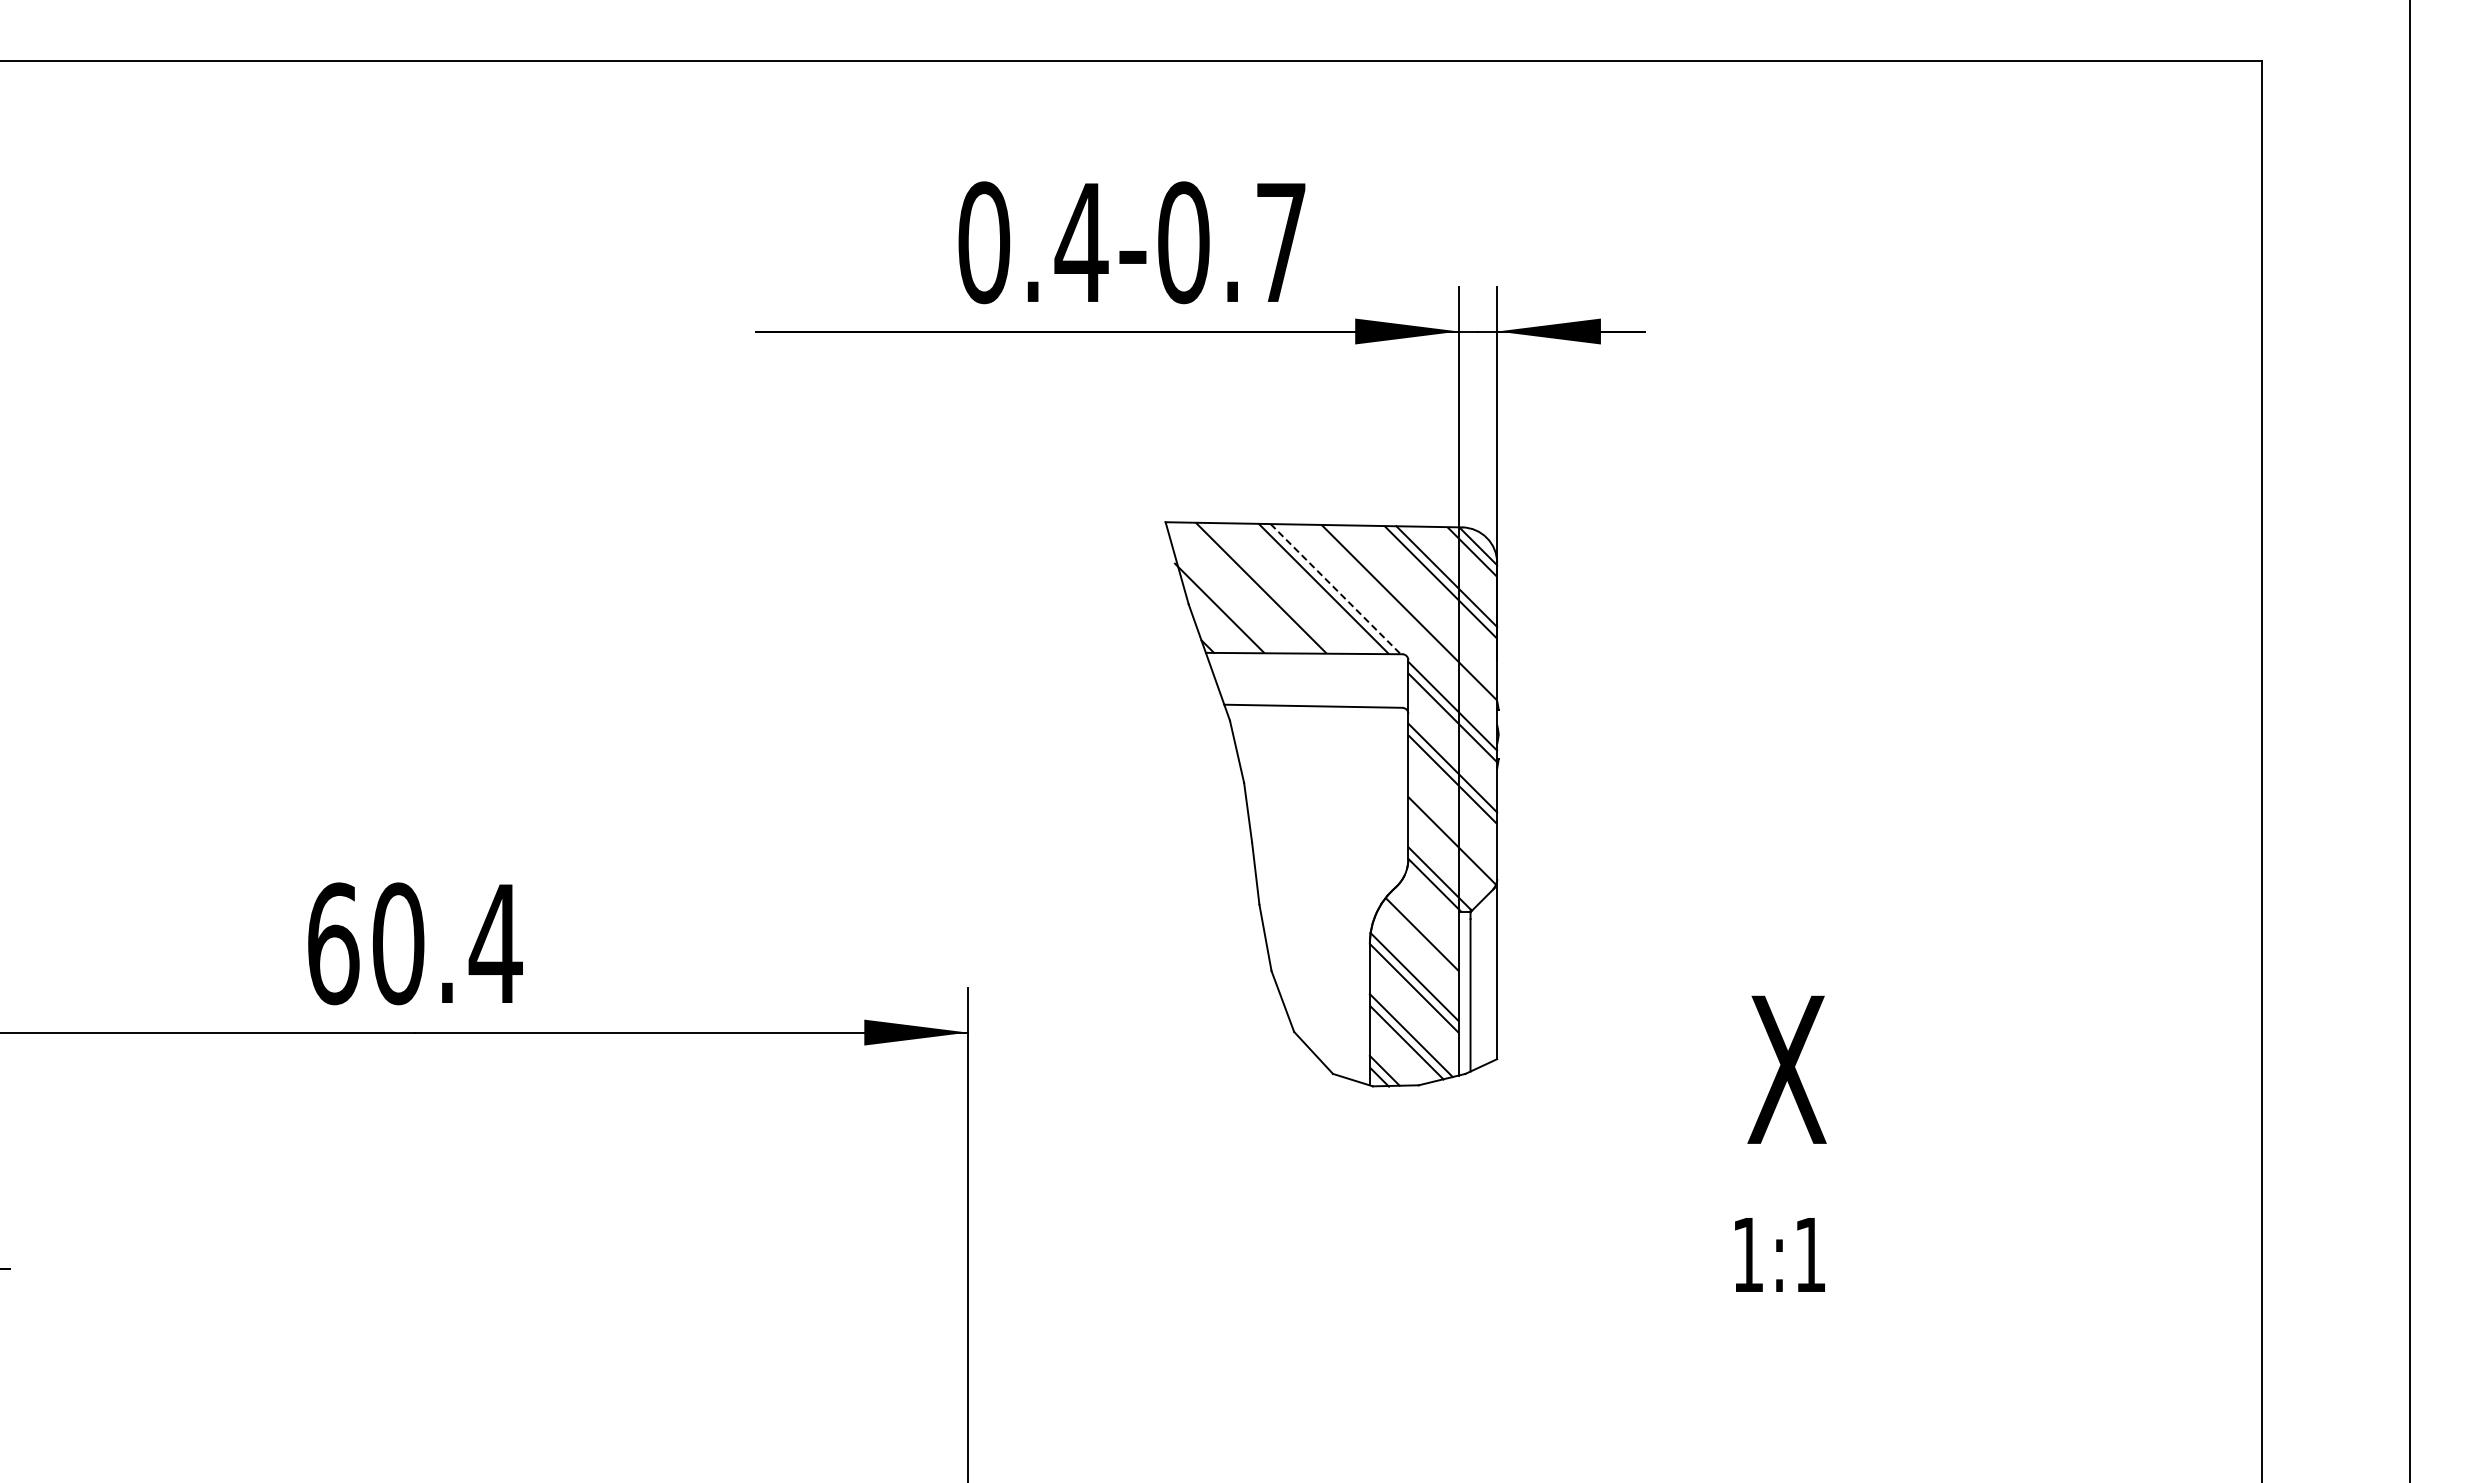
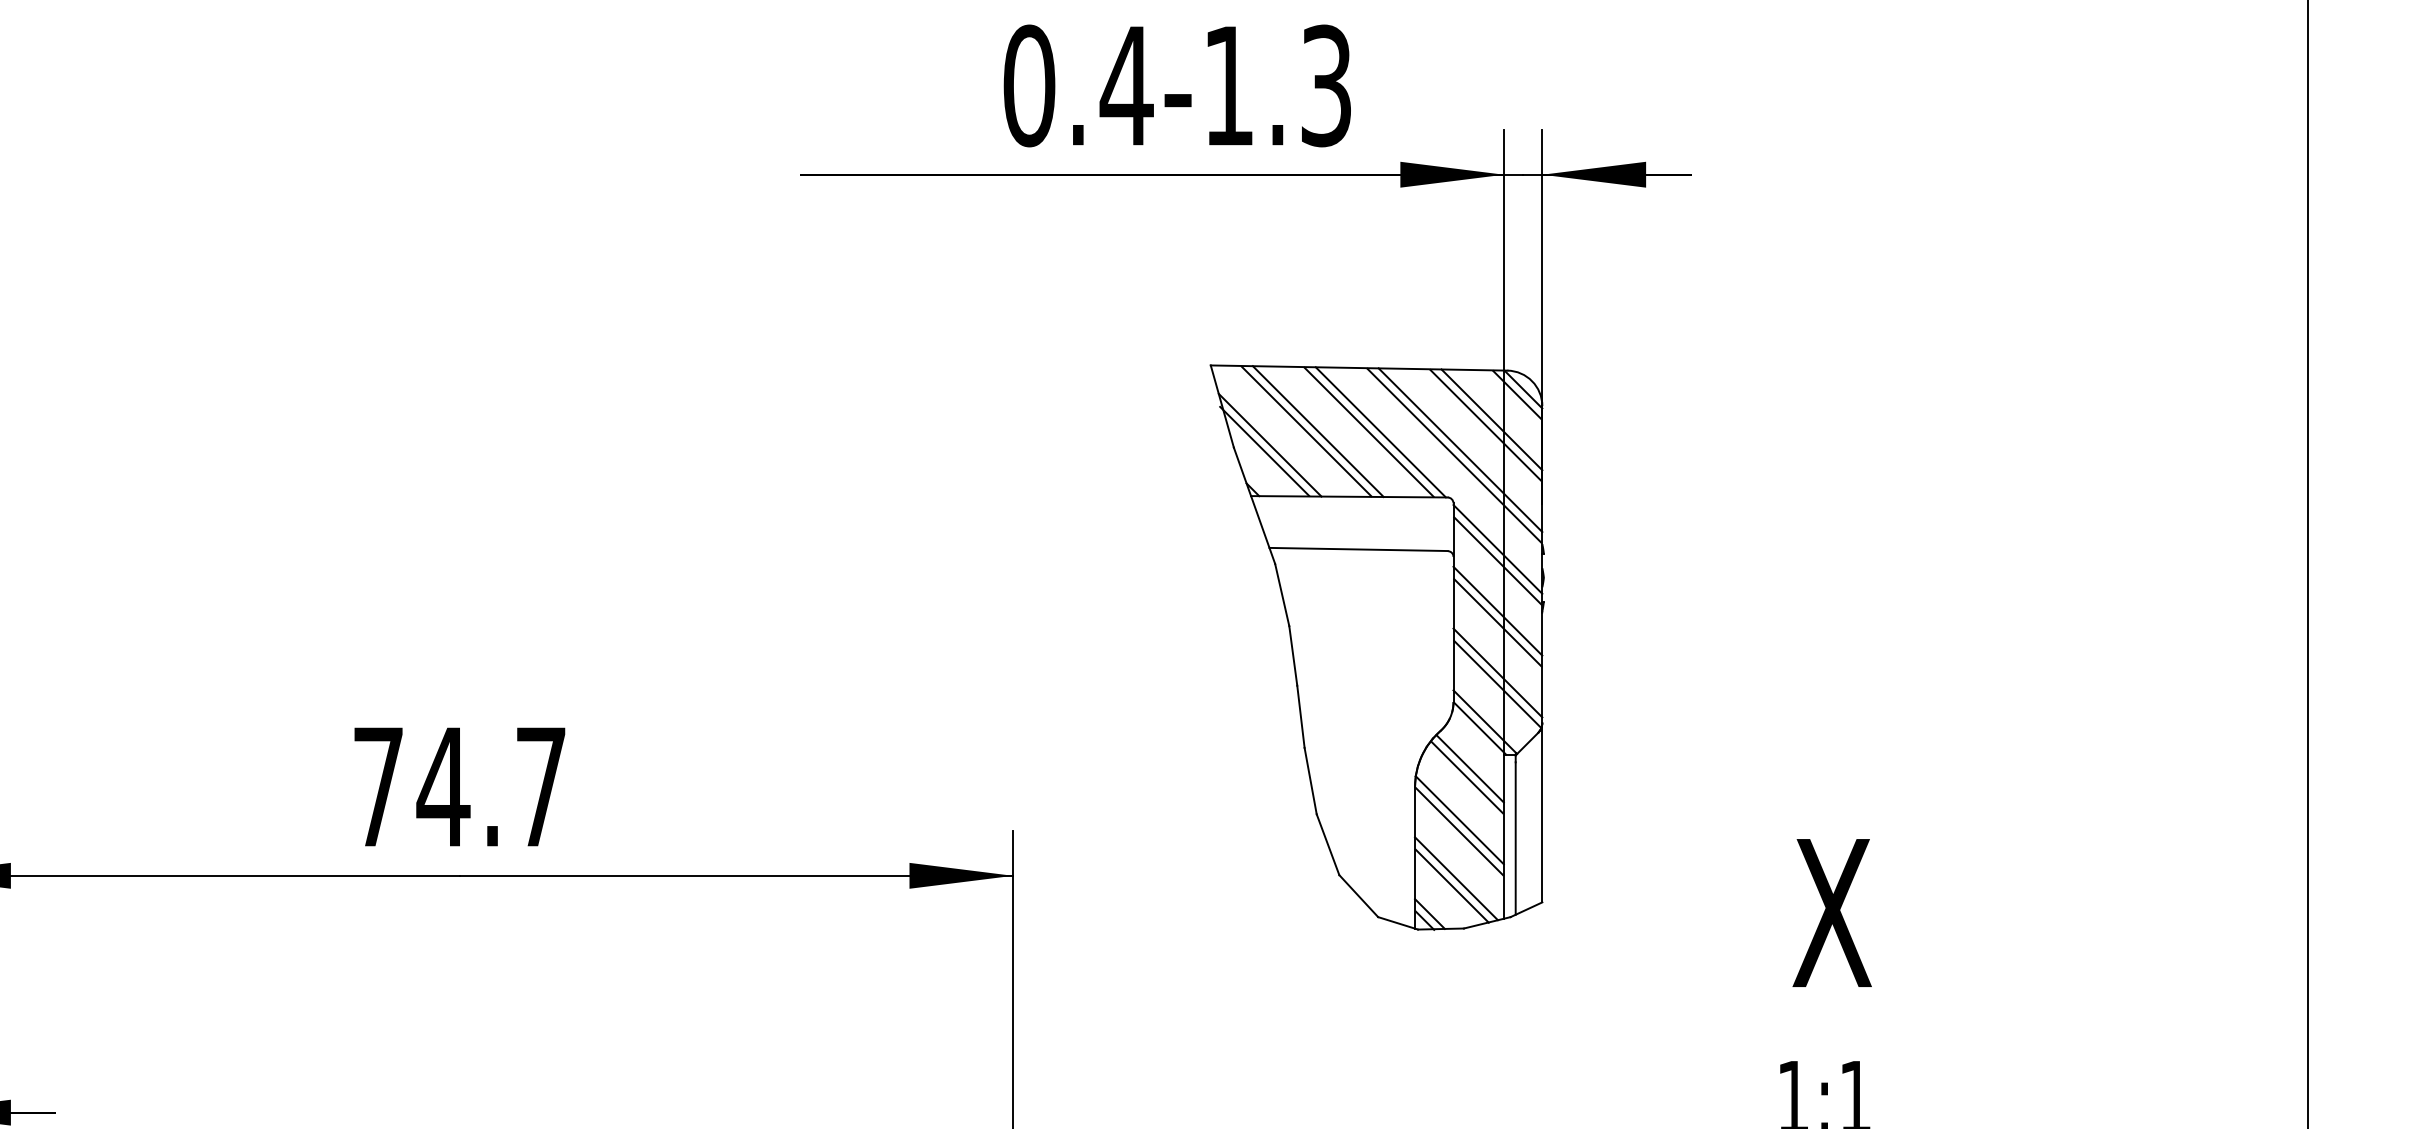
text: (1231, 242) -> (1276, 85), 0.4-0.7 -> 0.4-1.3
line: (1272, 587) -> (1317, 430), added
line: (1336, 589) -> (1381, 432), dashed -> solid
line: (1224, 601) -> (1269, 444), added
line: (1415, 606) -> (1460, 449), added
line: (1452, 829) -> (1497, 672), added
line: (1424, 925) -> (1469, 768), added
text: (415, 943) -> (460, 786), 60.4 -> 74.7

